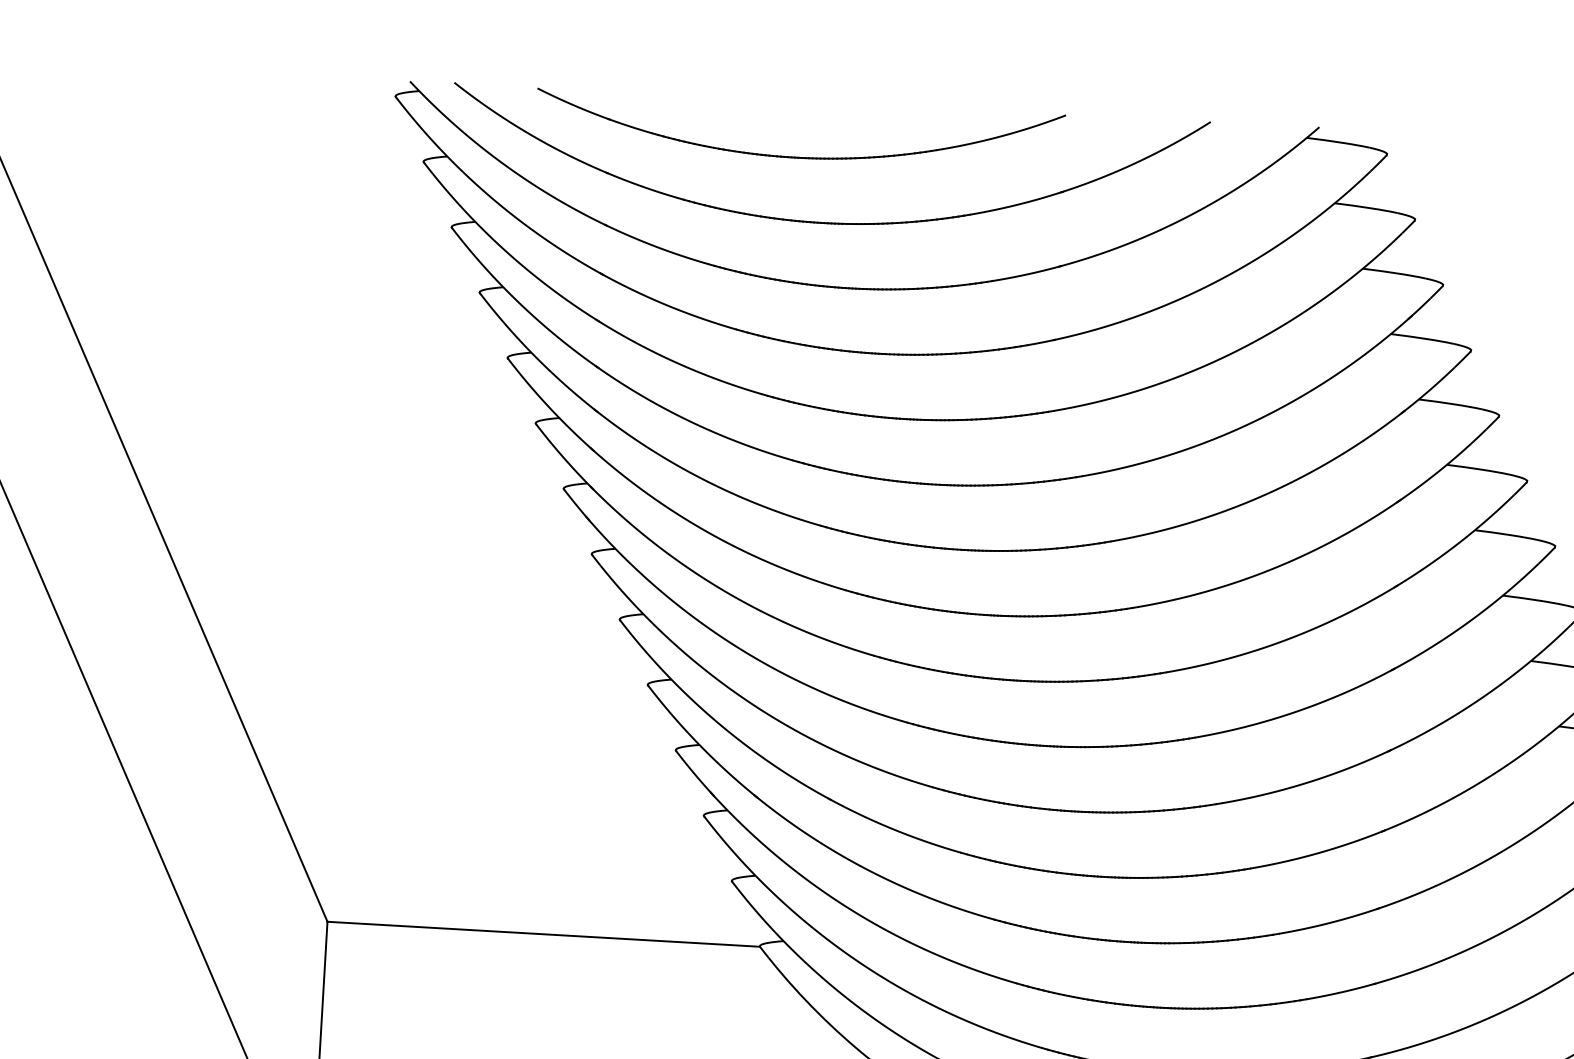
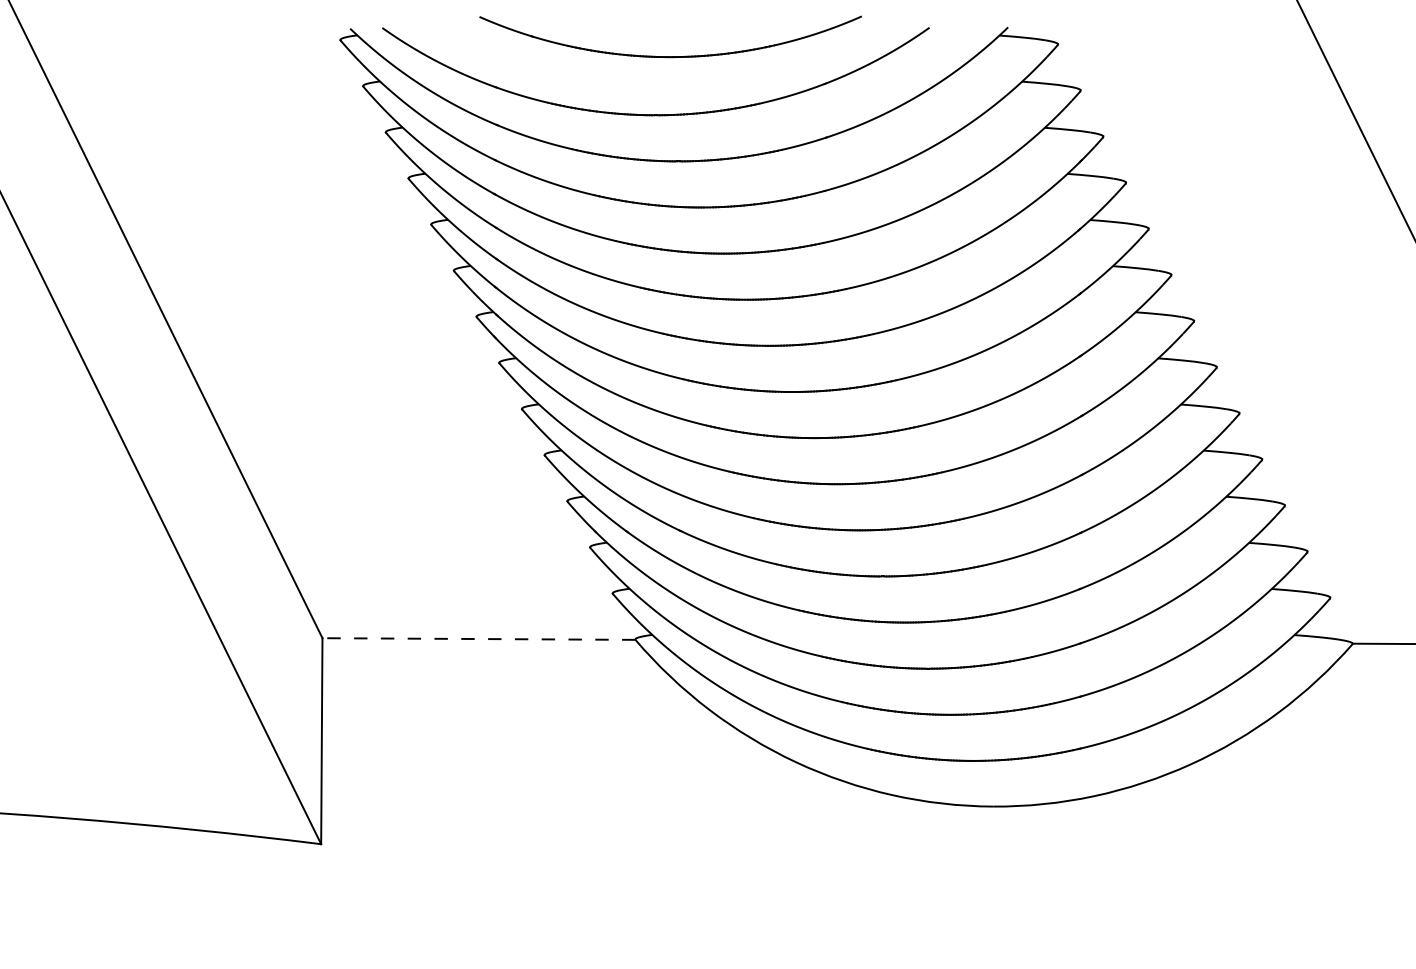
part: (798, 156) -> (670, 56), moved
line: (543, 934) -> (478, 639), solid -> dashed

